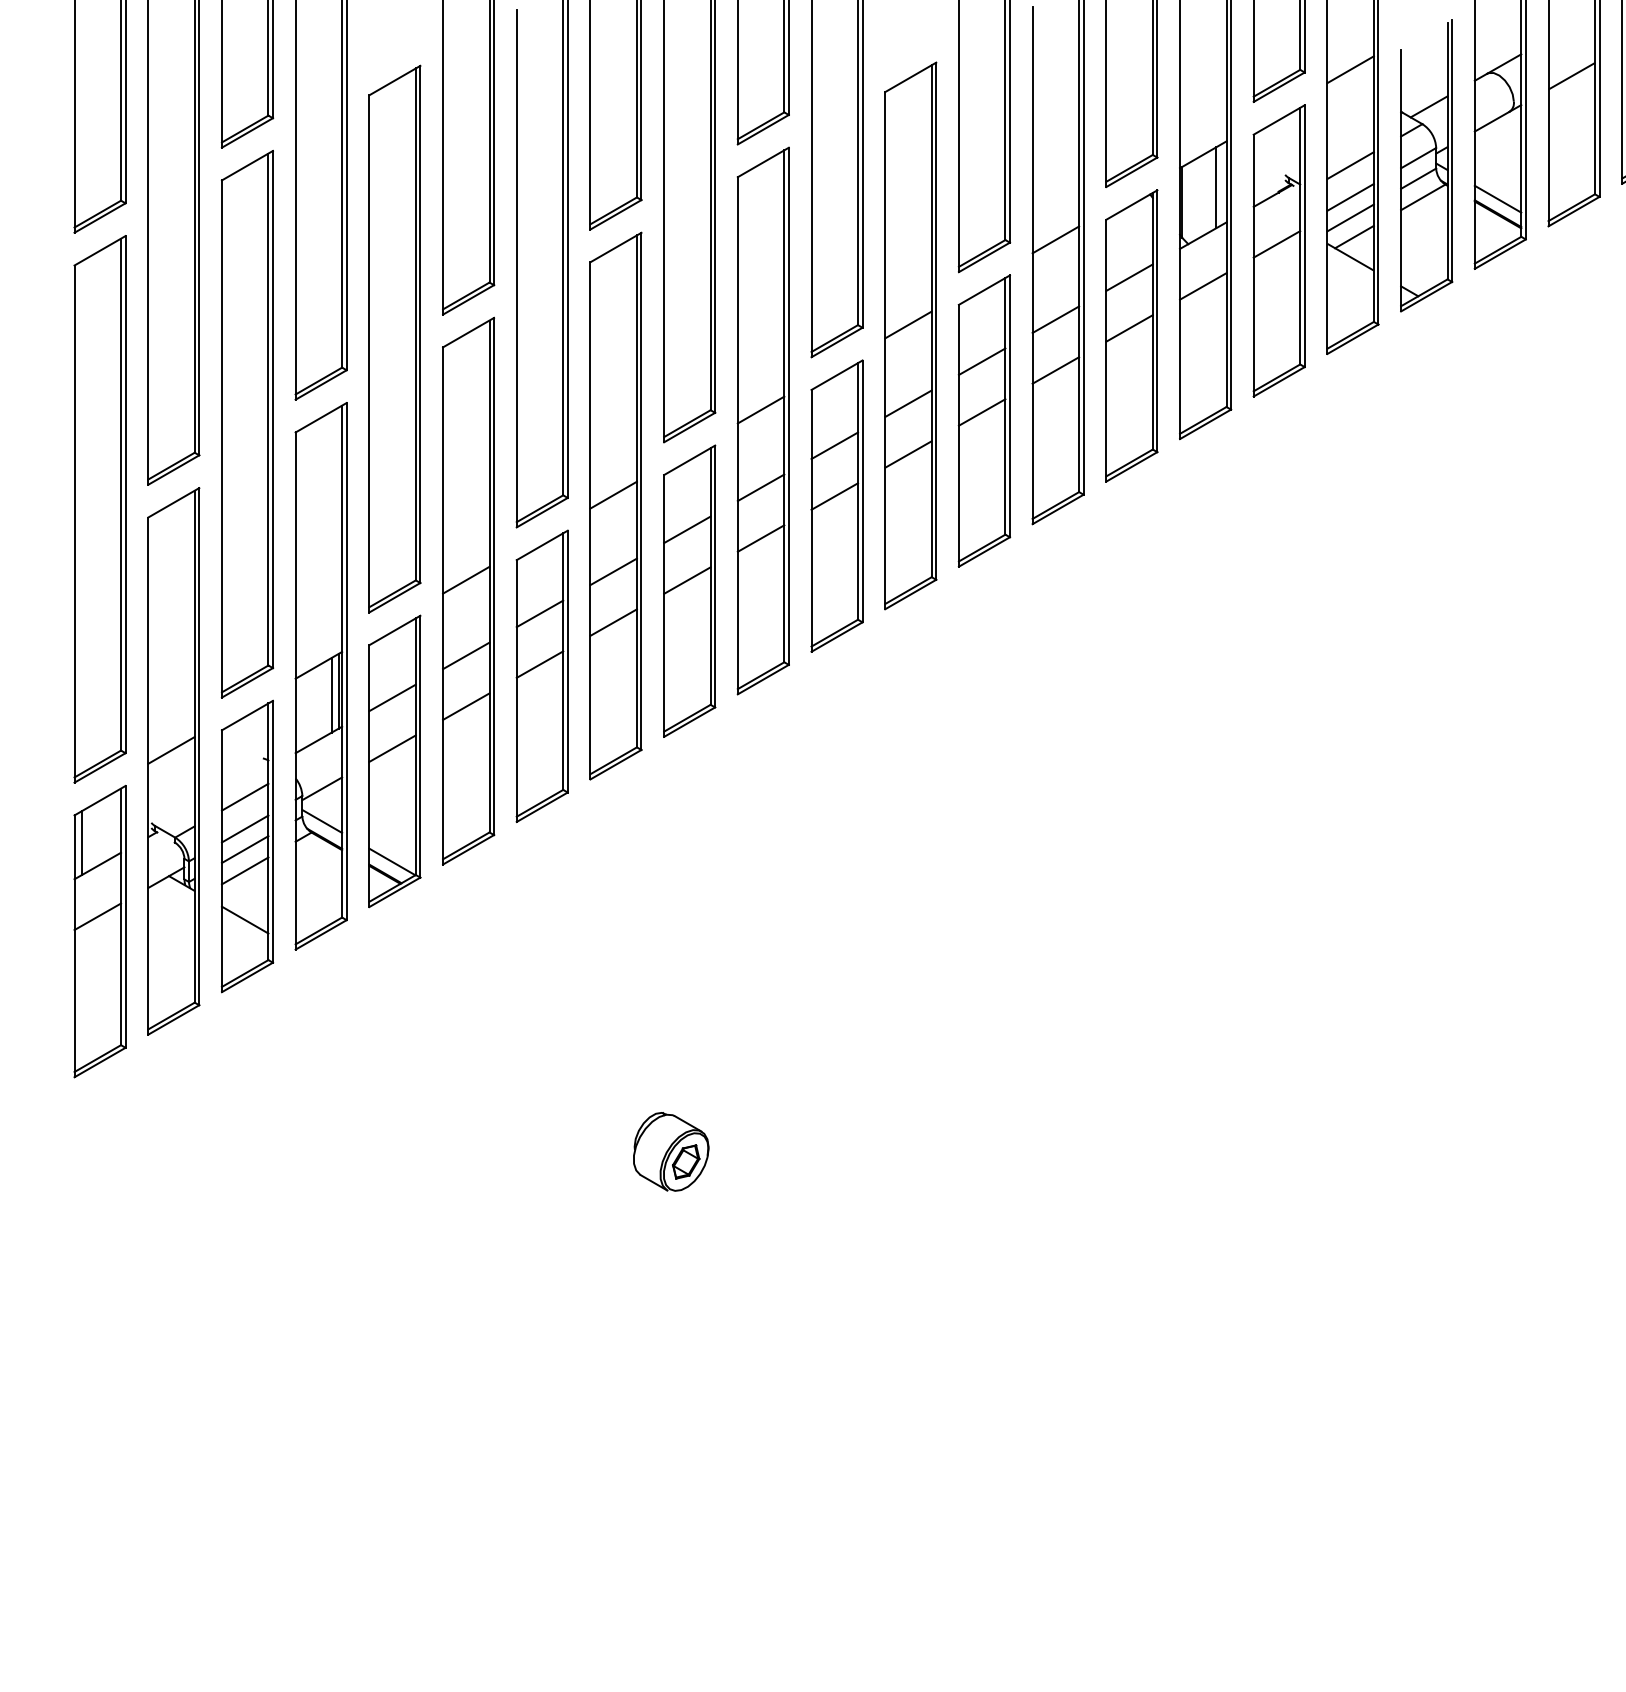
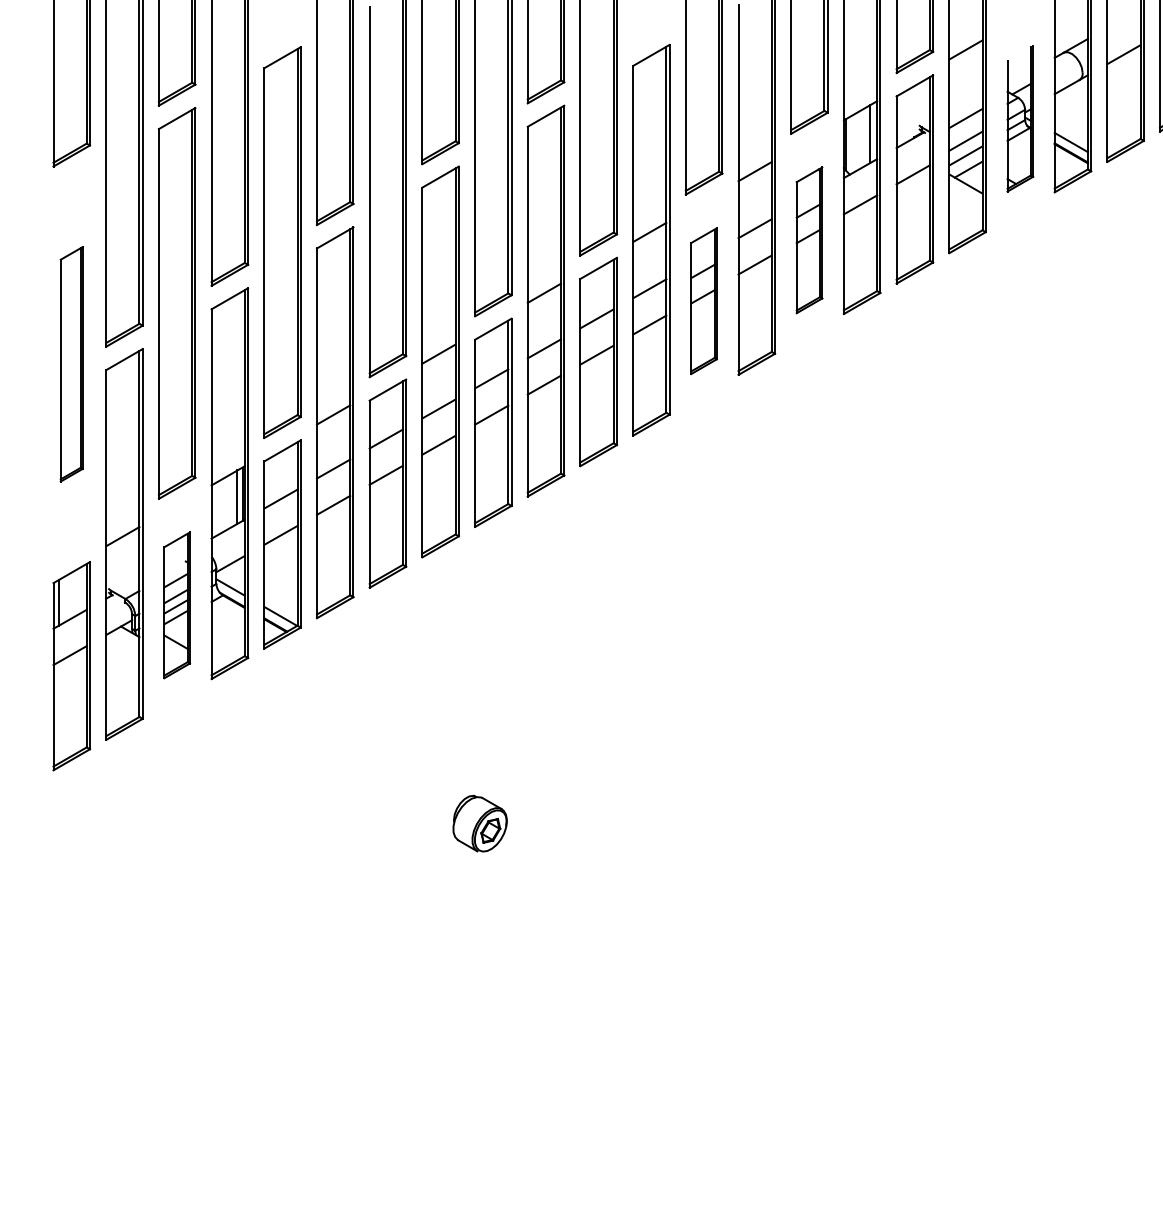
part: (1426, 165) -> (1020, 118), size x0.7
part: (1131, 335) -> (809, 239), size x0.7
part: (984, 420) -> (704, 300), size x0.7
part: (99, 509) -> (71, 364), size x0.6
part: (247, 846) -> (177, 605), size x0.7

